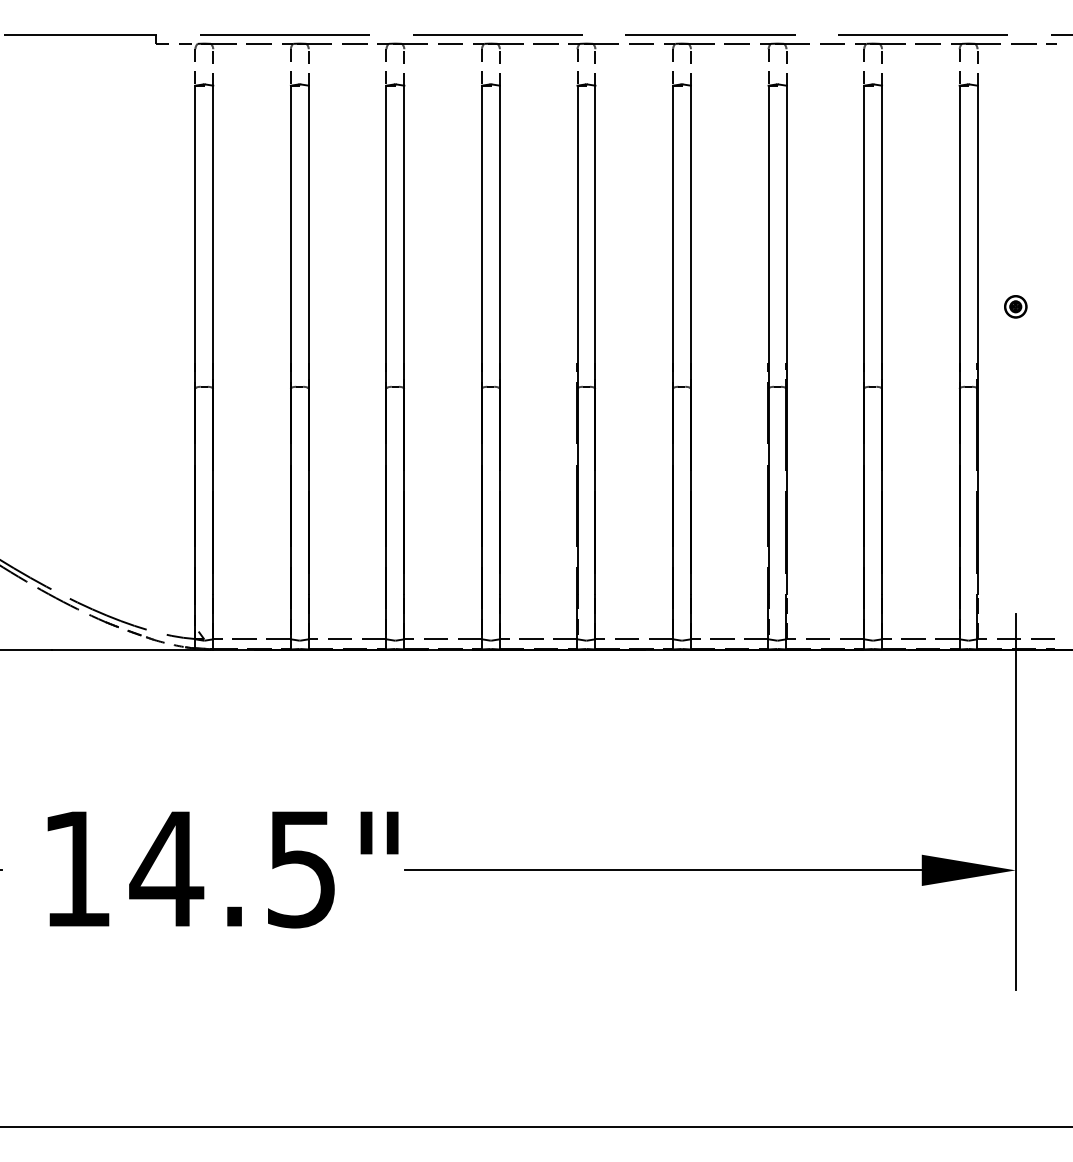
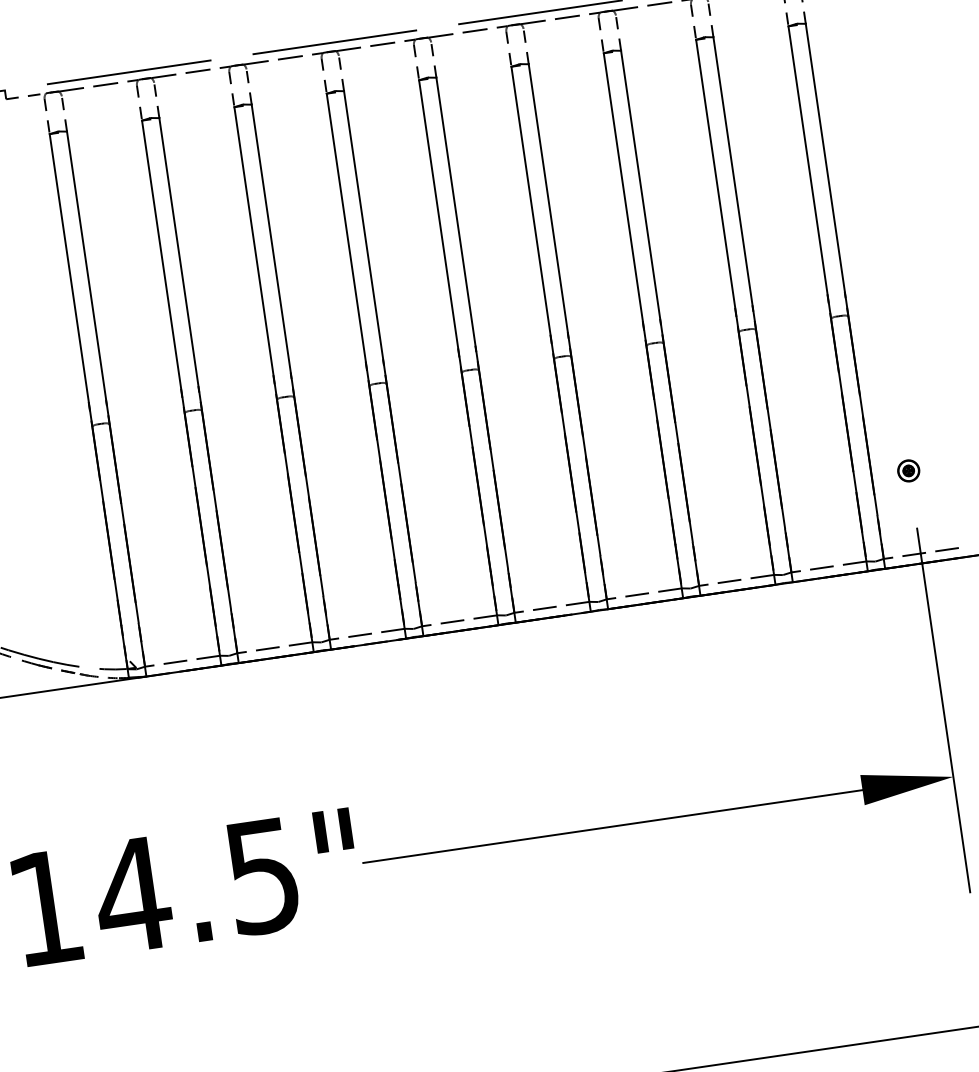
part: (1015, 306) -> (908, 470), moved

